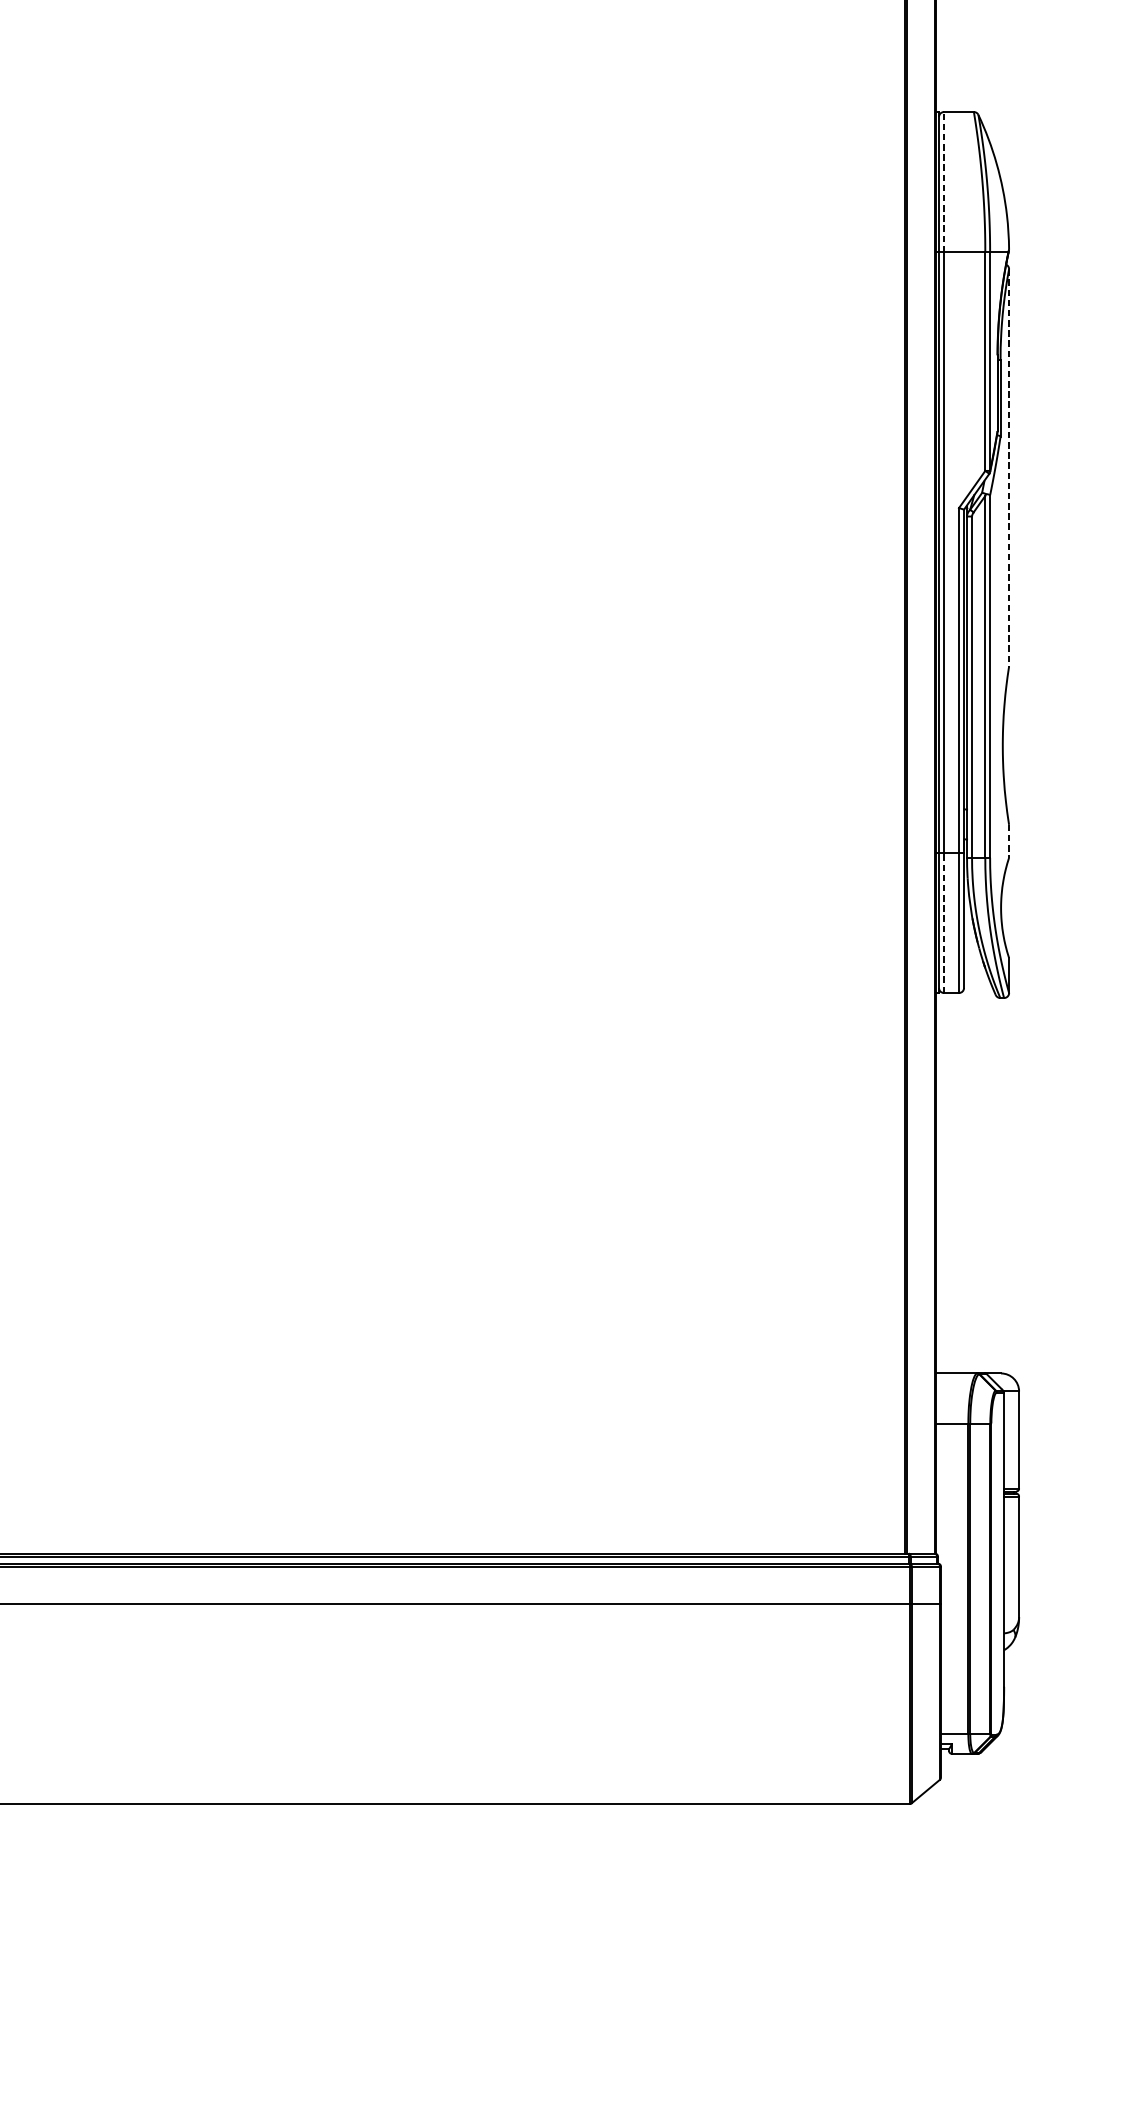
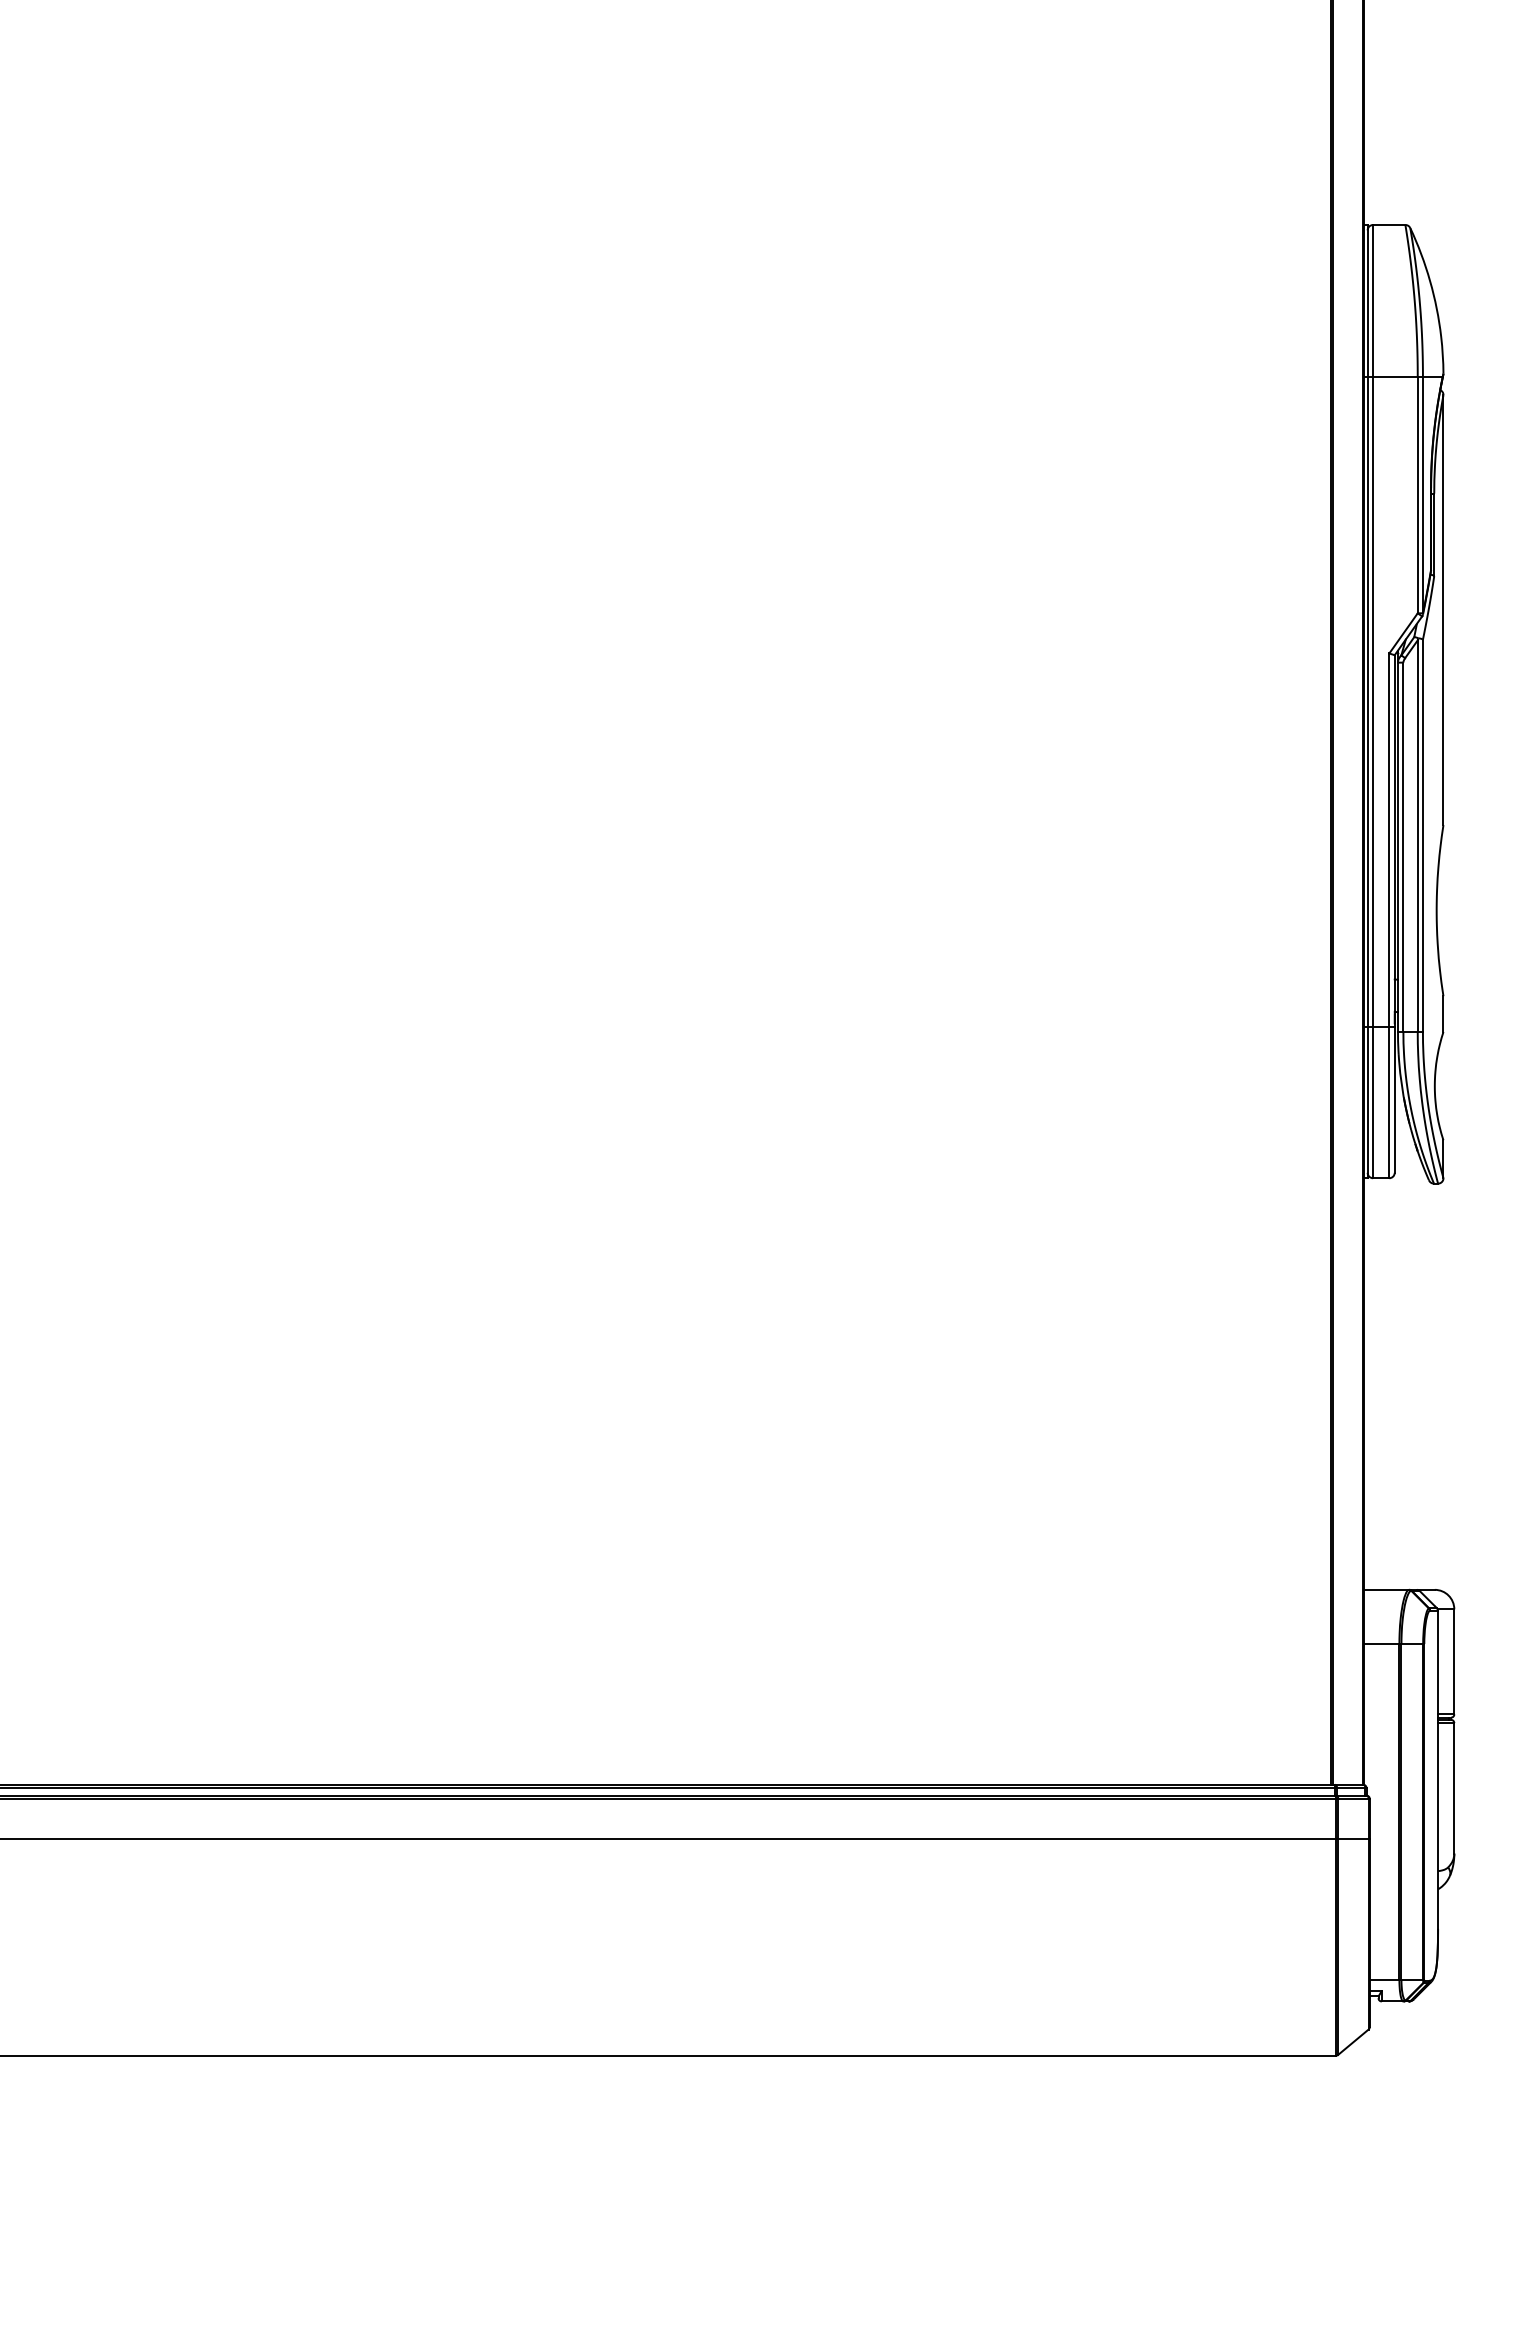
line: (944, 181) -> (1373, 300), dashed -> solid
line: (1009, 468) -> (1443, 610), dashed -> solid
line: (1009, 841) -> (1443, 1014), dashed -> solid
line: (944, 923) -> (1373, 1102), dashed -> solid

